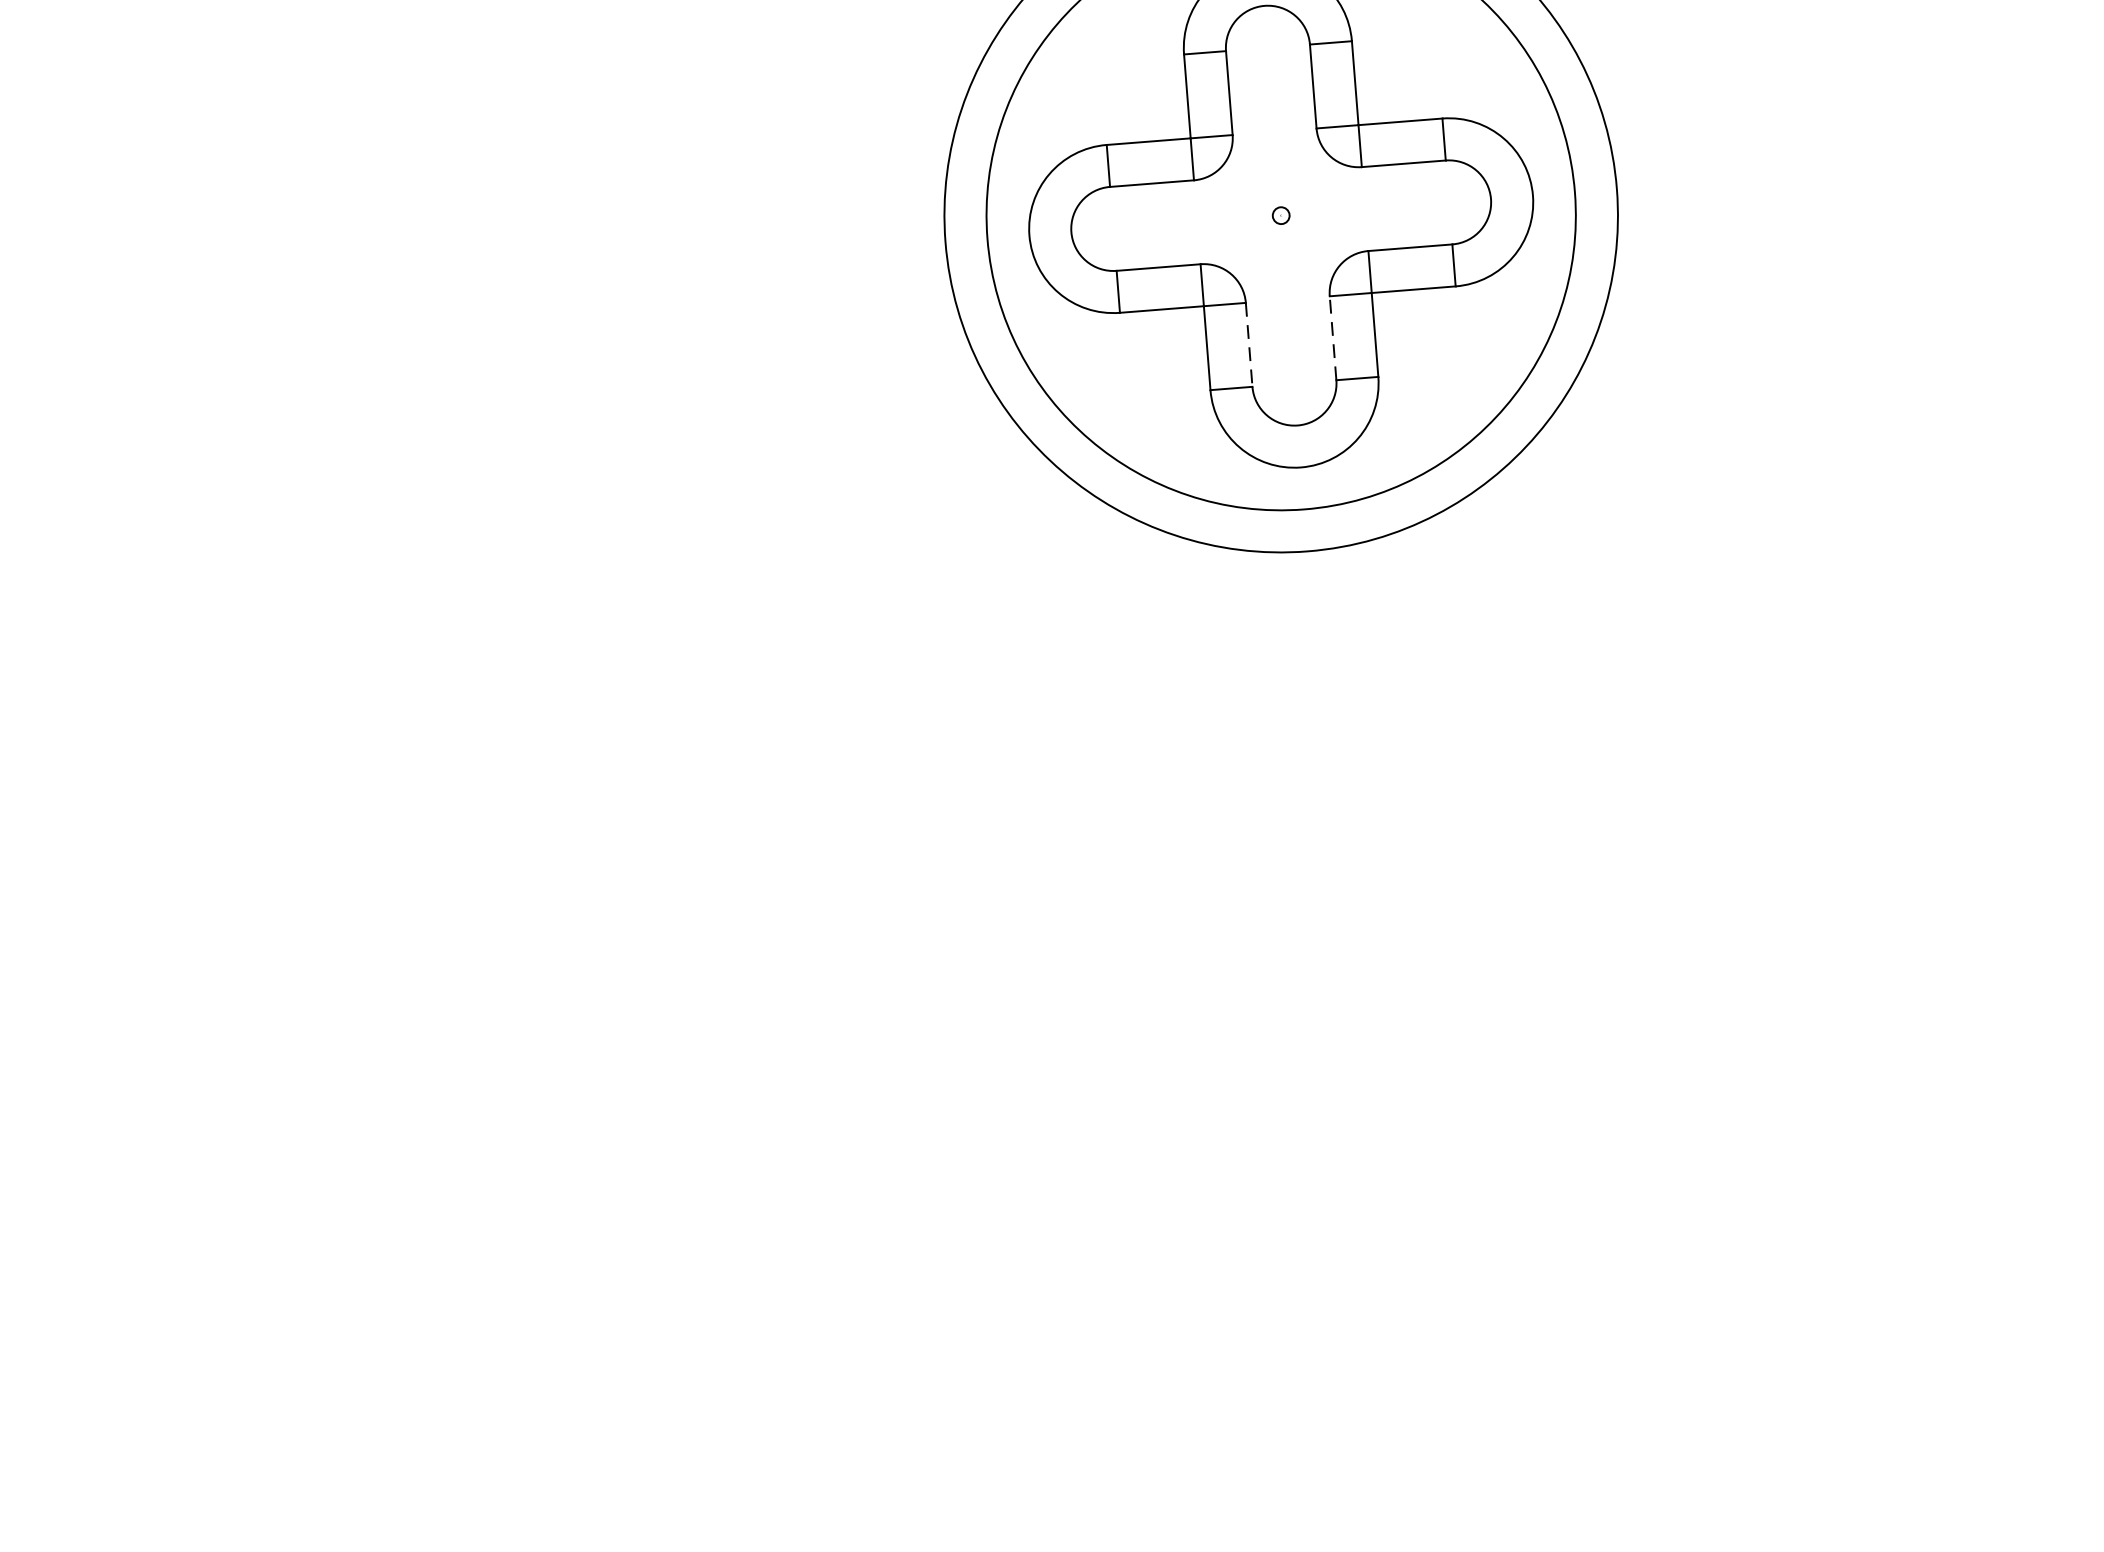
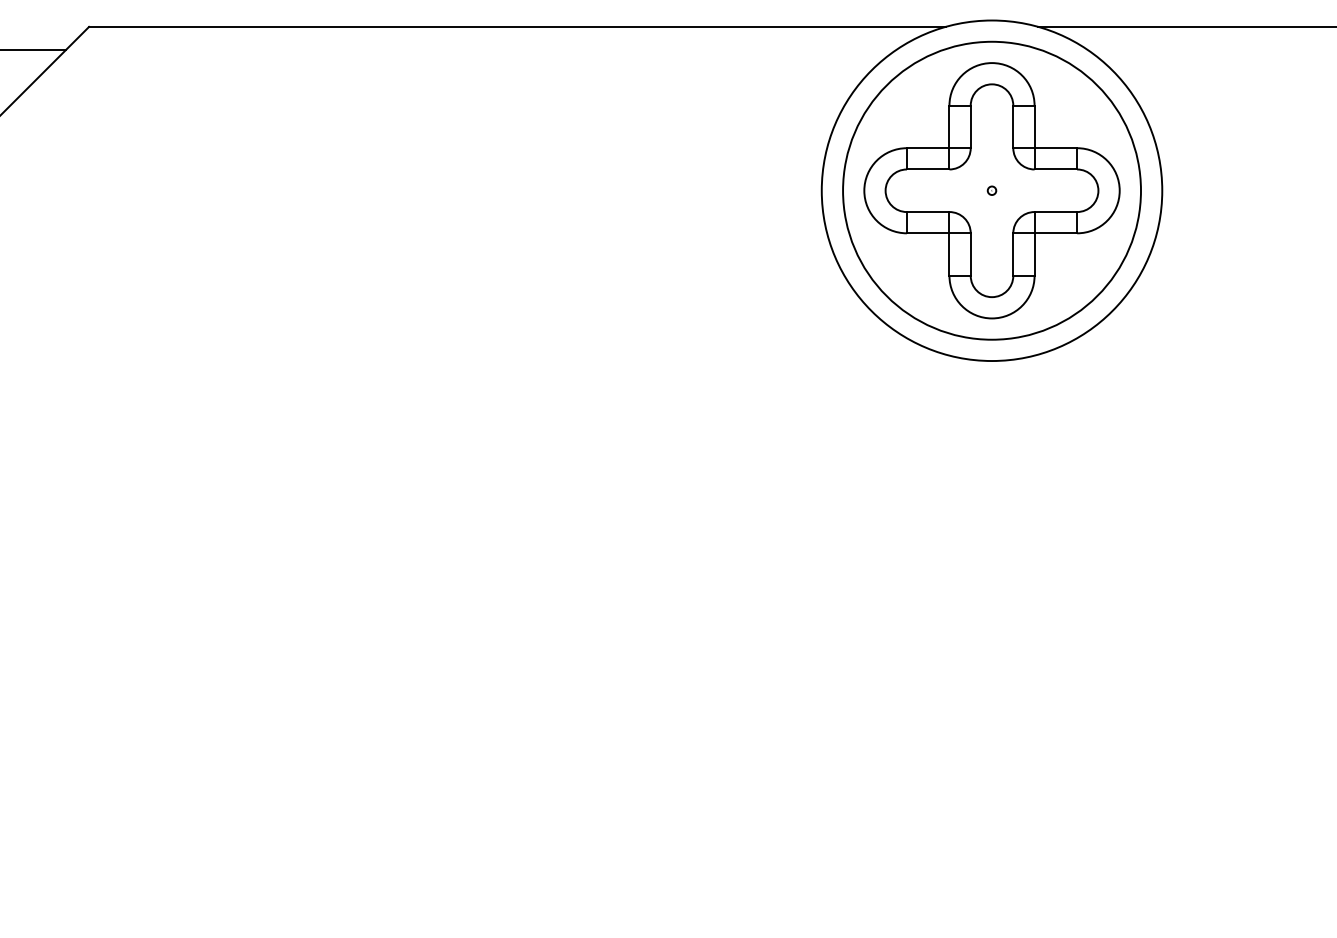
line: (1333, 338) -> (1013, 254), dashed -> solid
line: (1248, 346) -> (970, 255), dashed -> solid

